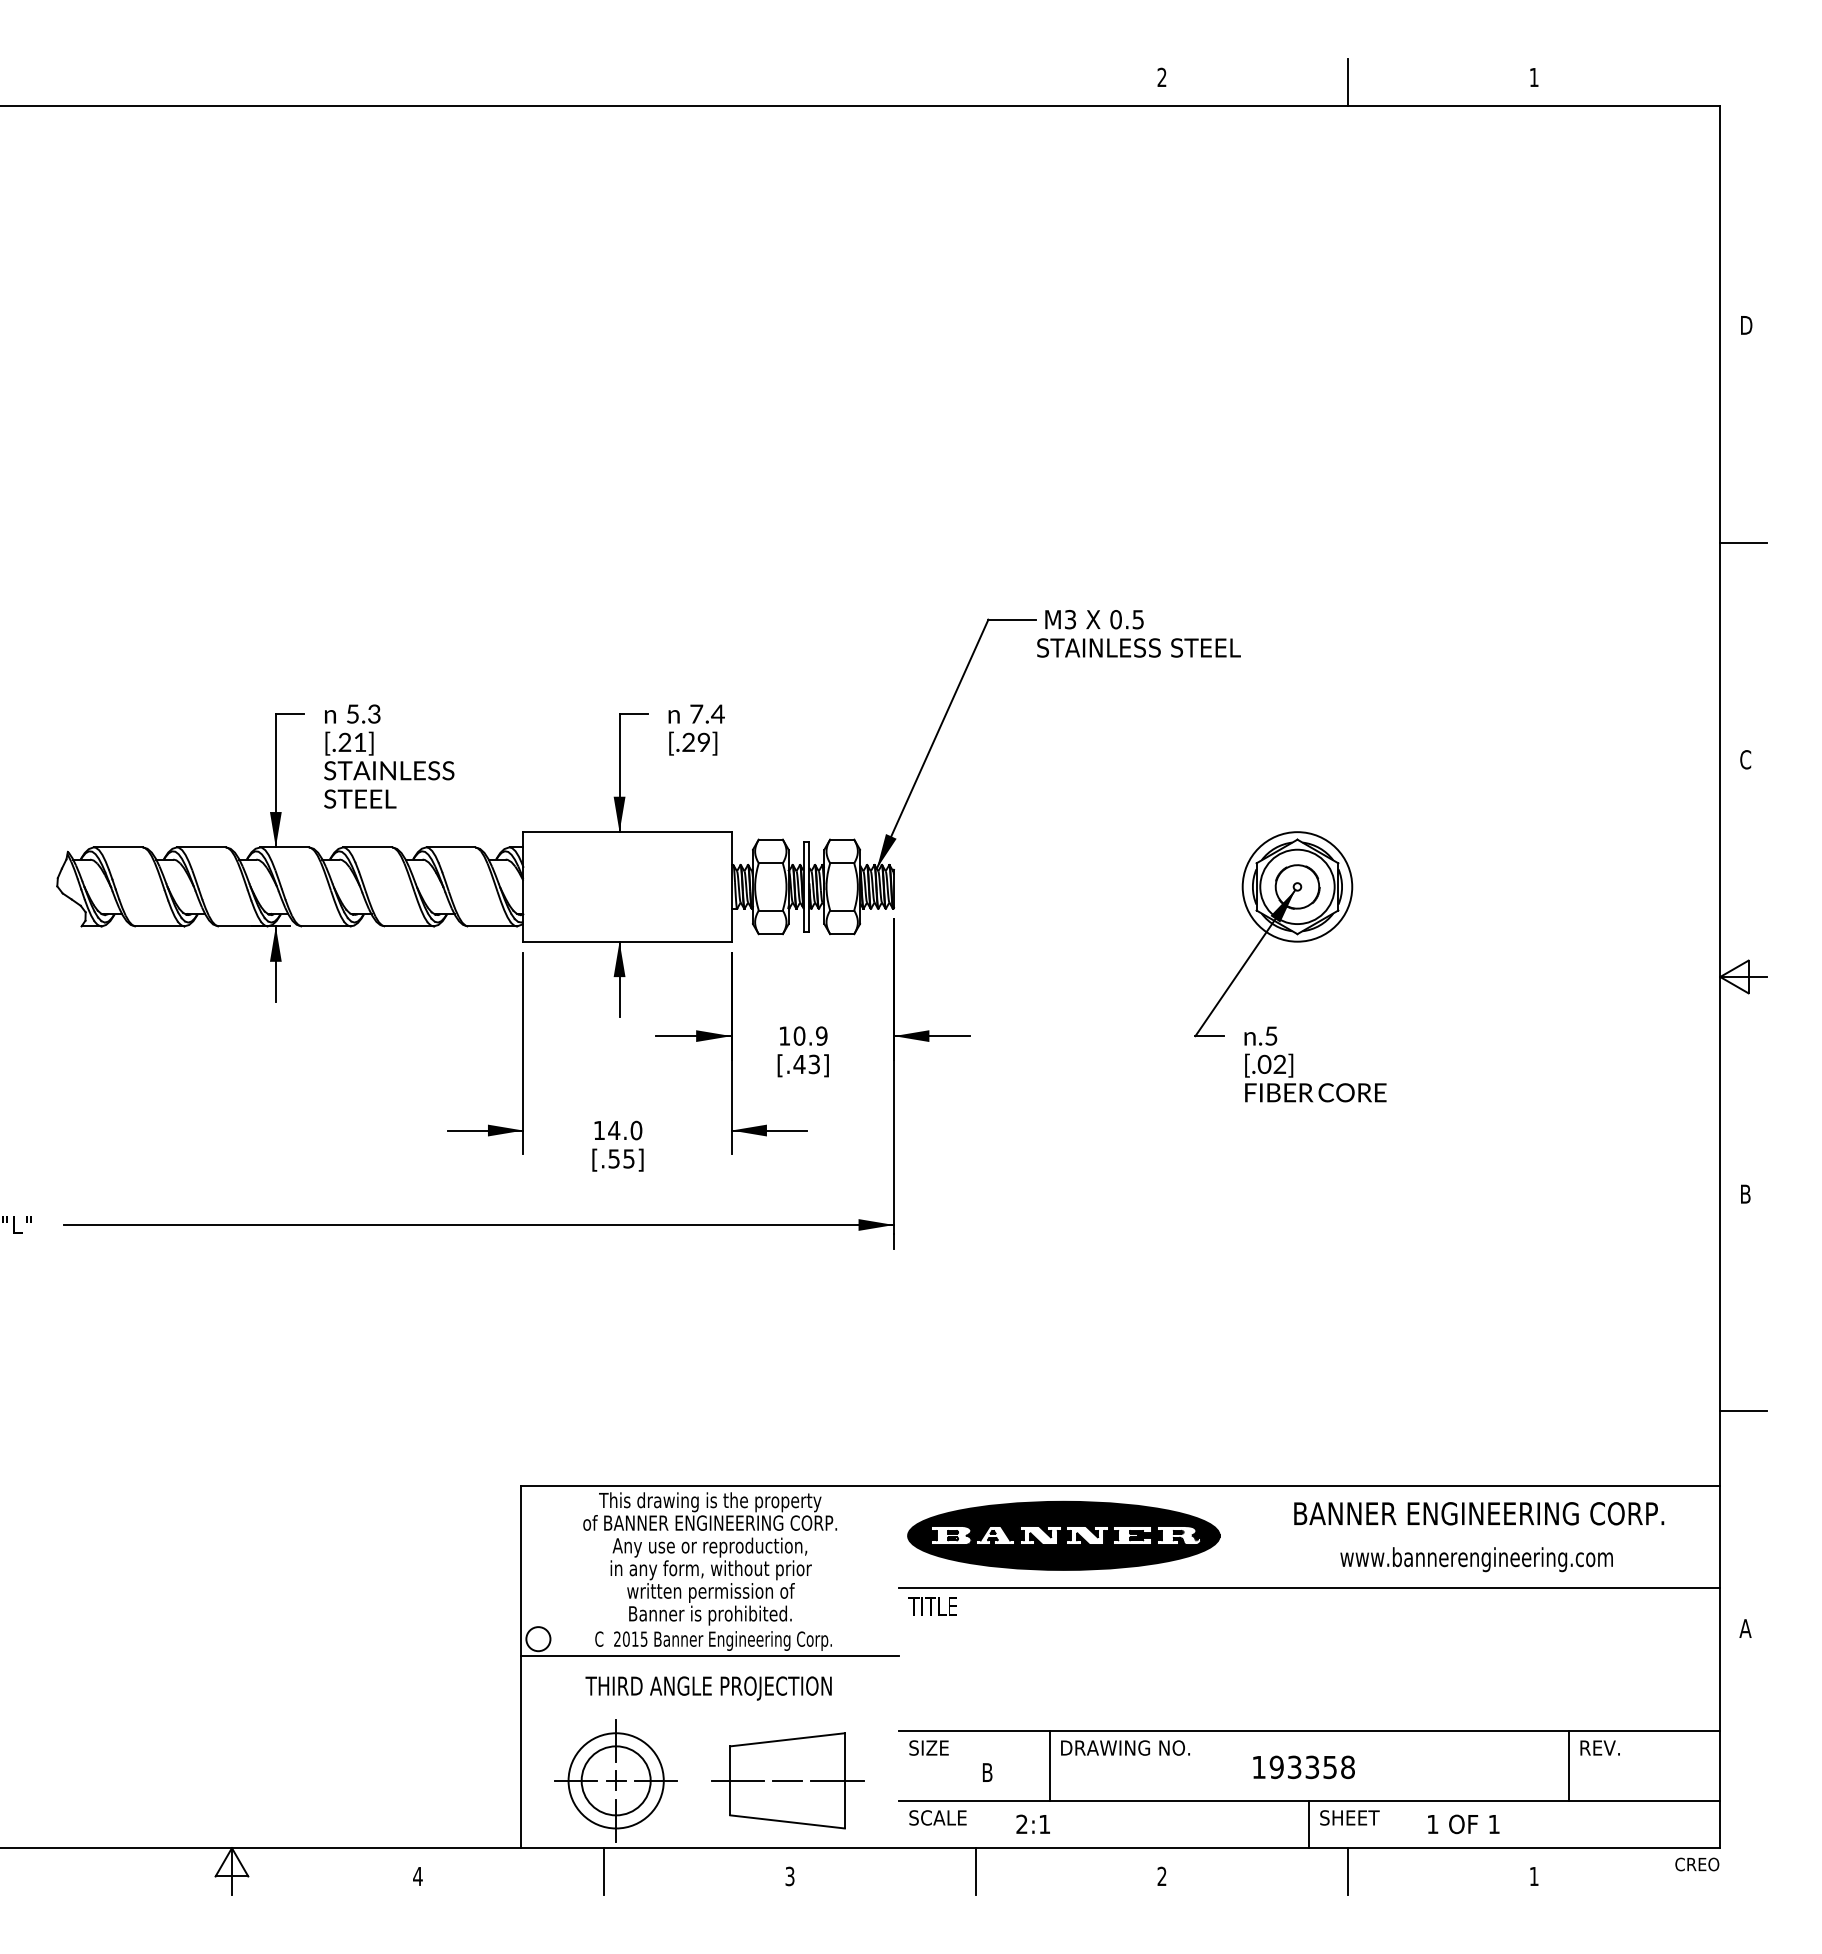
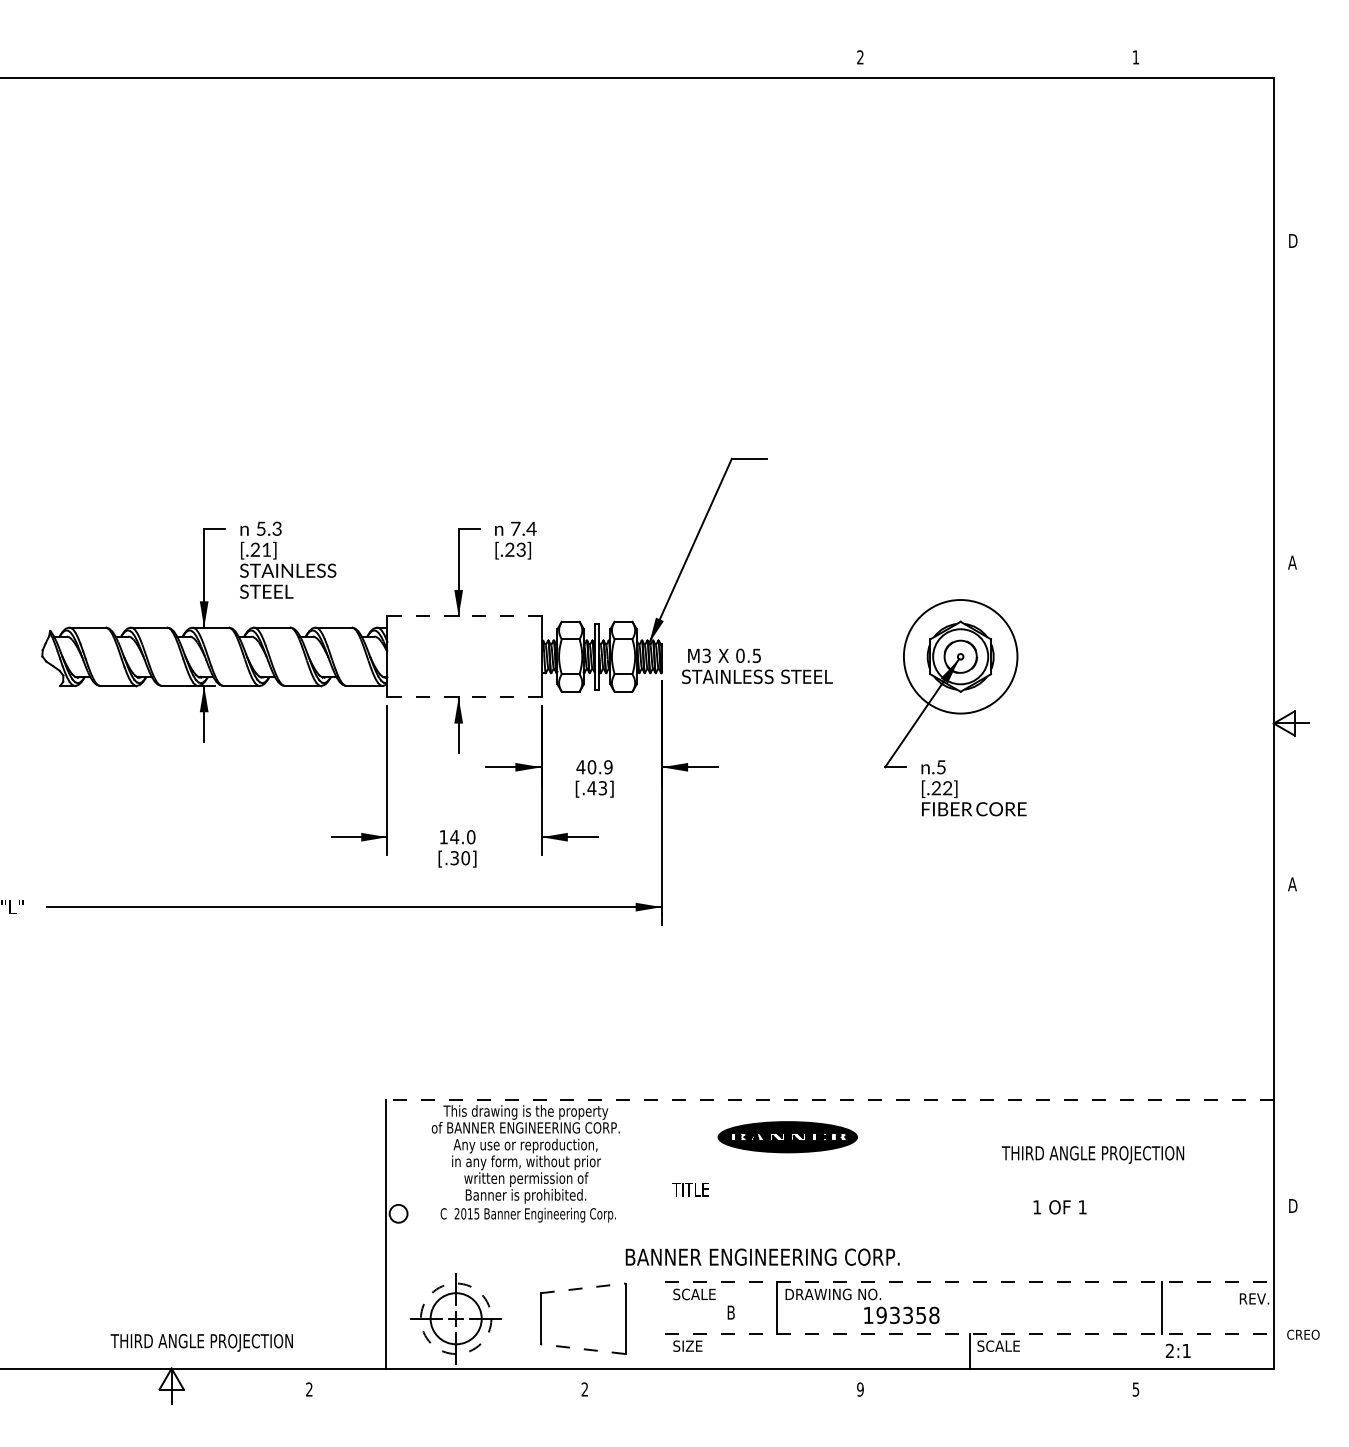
line: (1348, 81) -> (998, 60), removed
line: (1743, 542) -> (1290, 401), removed
text: (1138, 633) -> (757, 666), moved
text: (703, 742) -> (520, 549), [.29] -> [.23]
text: (1745, 759) -> (1292, 562), C -> A
line: (626, 832) -> (463, 616), solid -> dashed
circle: (1297, 886) -> (960, 656), size x1.4
line: (626, 941) -> (463, 697), solid -> dashed
text: (784, 1035) -> (580, 766), 10.9 -> 40.9
text: (1264, 1064) -> (936, 788), [.02] -> [.22]
text: (621, 1158) -> (460, 857), [.55] -> [.30]
text: (1745, 1193) -> (1292, 883), B -> A
line: (1743, 1411) -> (1290, 1045), removed
line: (1120, 1485) -> (829, 1100), solid -> dashed
text: (1479, 1513) -> (762, 1257), moved
part: (1063, 1535) -> (787, 1137), size x0.6
text: (1476, 1559) -> (1093, 1154), www.bannerengineering.com -> THIRD ANGLE PROJECTION
line: (1309, 1587) -> (969, 1175), removed
text: (1745, 1628) -> (1292, 1205), A -> D
line: (709, 1655) -> (525, 1225), removed
text: (708, 1688) -> (201, 1342), moved
line: (1309, 1731) -> (969, 1282), solid -> dashed
line: (787, 1739) -> (583, 1288), solid -> dashed
text: (943, 1747) -> (698, 1294), SIZE -> SCALE
text: (1599, 1747) -> (1253, 1298), moved
text: (1303, 1767) -> (901, 1315), moved
circle: (615, 1780) -> (455, 1318), solid -> dashed
line: (737, 1780) -> (546, 1318), removed
line: (787, 1780) -> (583, 1318), removed
line: (837, 1780) -> (620, 1318), removed
line: (1309, 1800) -> (969, 1333), solid -> dashed
text: (943, 1817) -> (698, 1345), SCALE -> SIZE
text: (1355, 1817) -> (1003, 1345), SHEET -> SCALE
line: (787, 1821) -> (583, 1348), solid -> dashed
text: (1032, 1823) -> (1177, 1350), moved
text: (1463, 1824) -> (1059, 1207), moved
text: (1697, 1864) -> (1303, 1334), moved
line: (604, 1871) -> (447, 1385), removed
line: (976, 1871) -> (723, 1385), removed
line: (1348, 1871) -> (998, 1385), removed
text: (417, 1875) -> (309, 1388), 4 -> 2
text: (789, 1876) -> (584, 1389), 3 -> 2
text: (1161, 1876) -> (859, 1389), 2 -> 9
text: (1533, 1876) -> (1135, 1389), 1 -> 5

